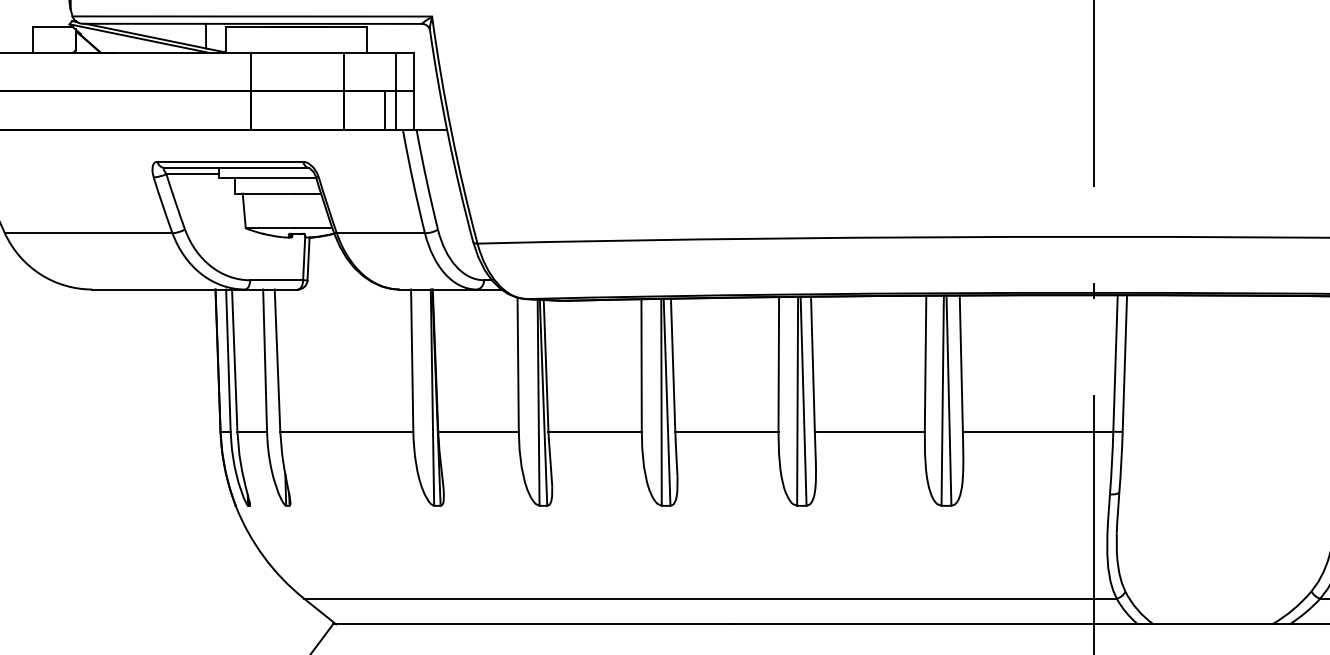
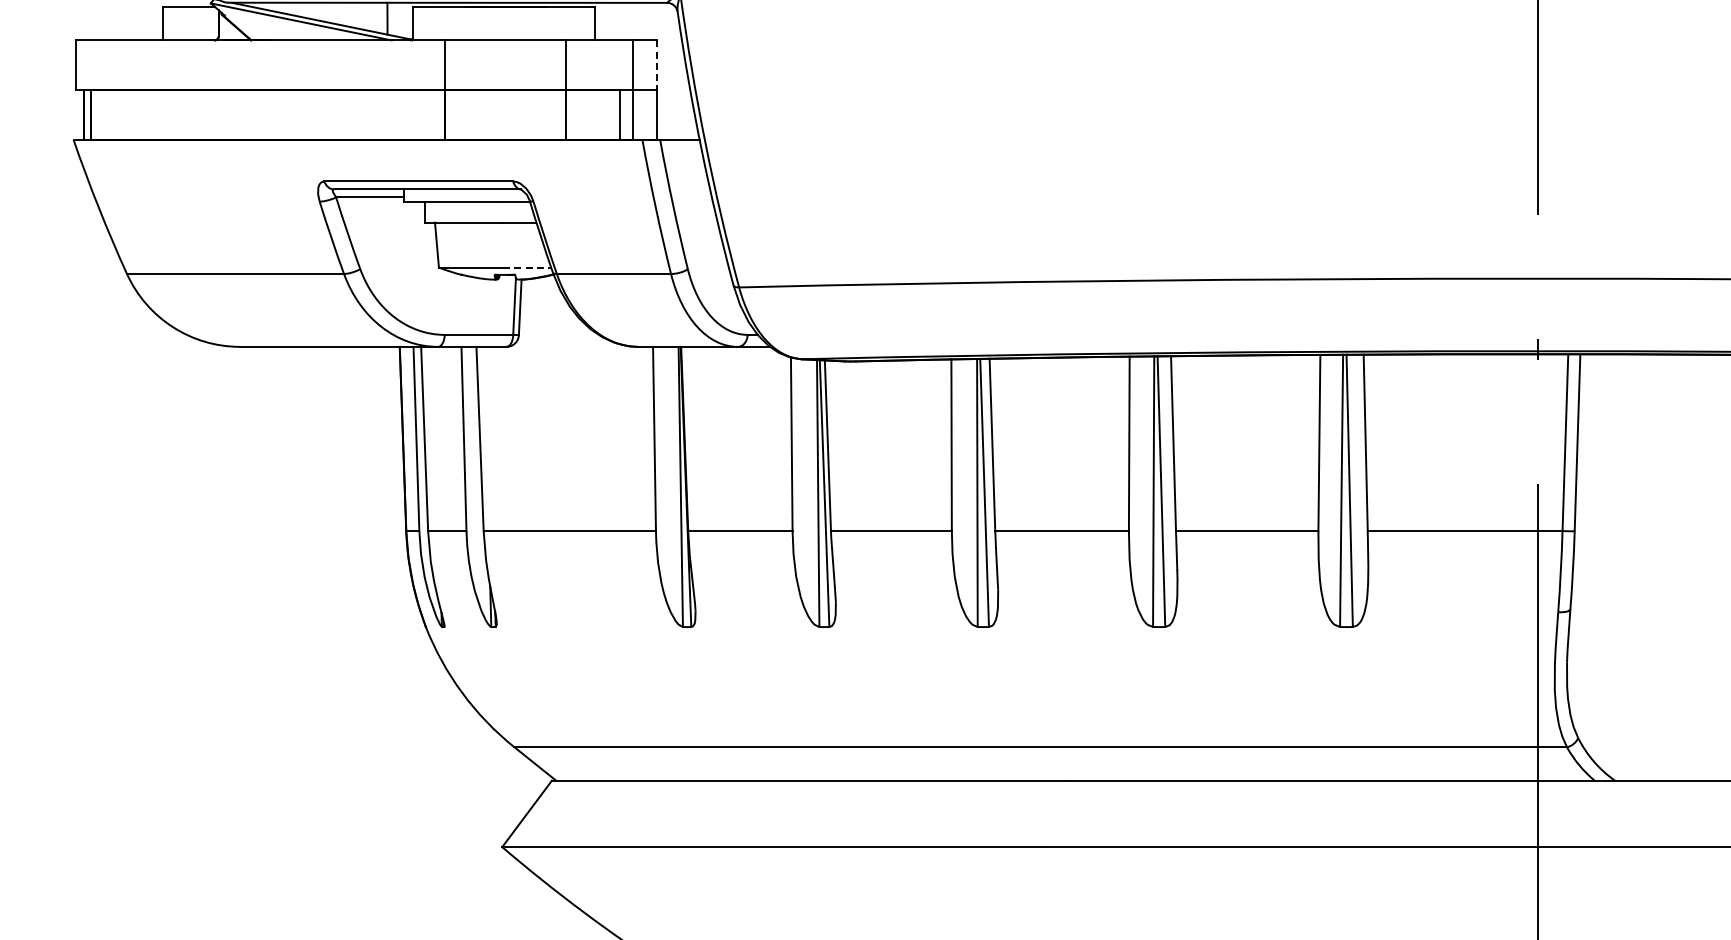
line: (414, 72) -> (657, 65), solid -> dashed
line: (314, 228) -> (527, 267), solid -> dashed

